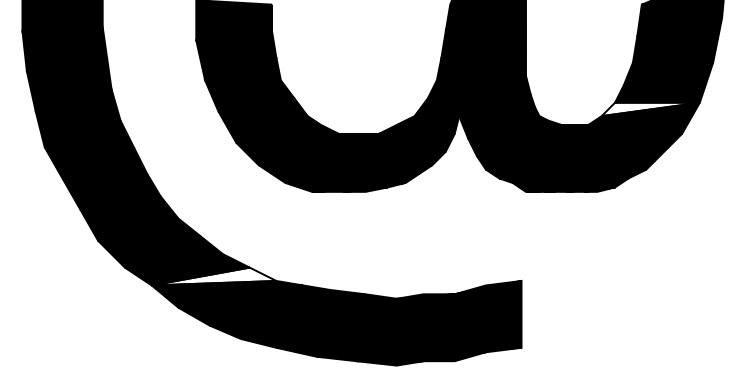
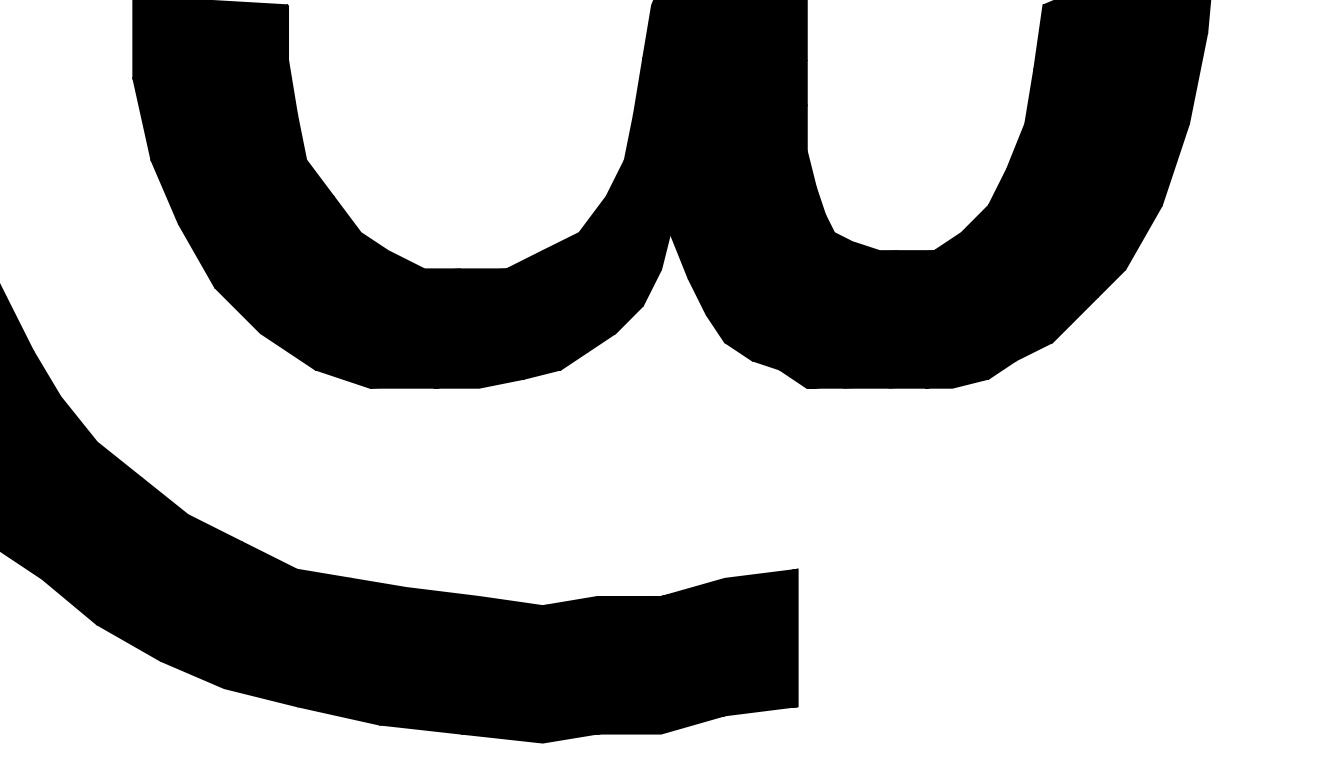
fill: (650, 109) -> (1061, 219), added
fill: (213, 276) -> (168, 560), added

